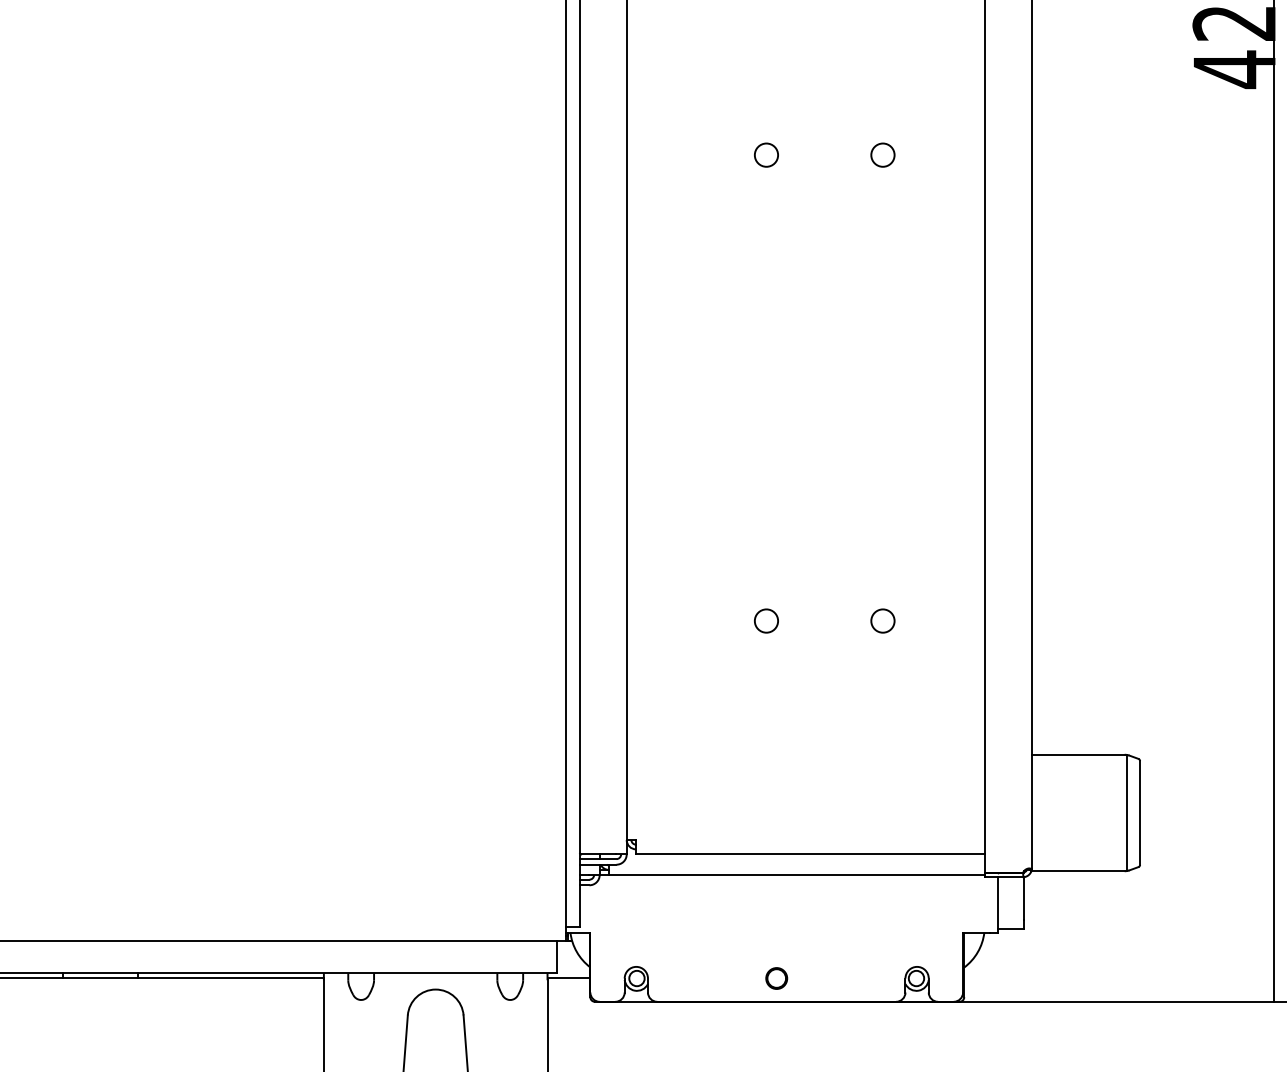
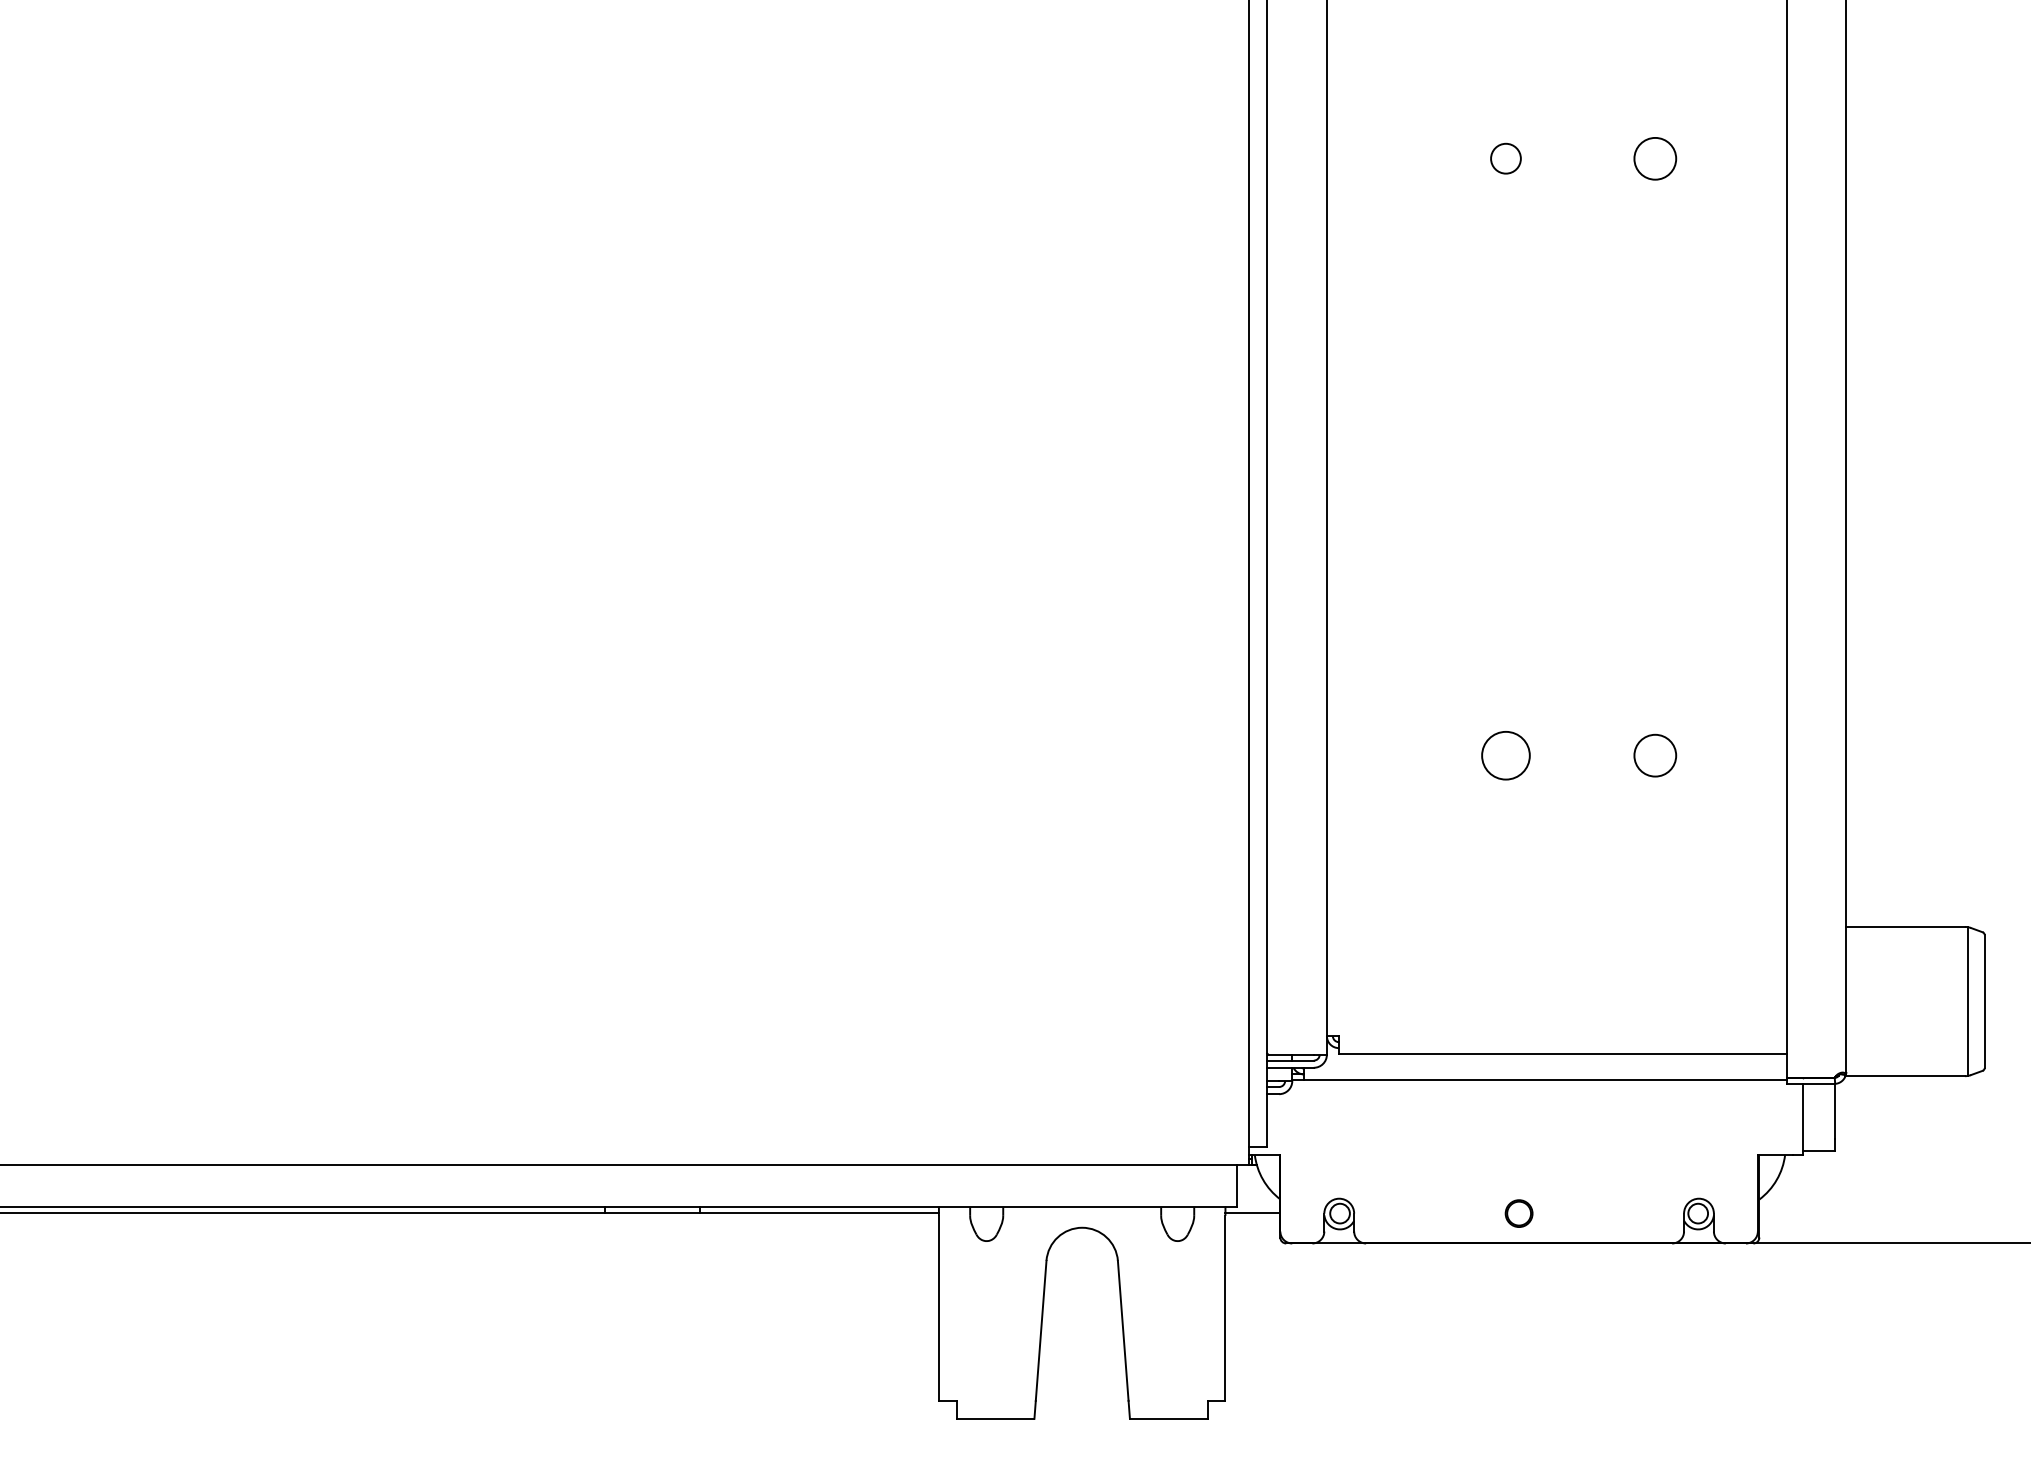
circle: (882, 154) -> (1654, 158), size x1.4
circle: (766, 620) -> (1505, 755), size x1.6
circle: (882, 620) -> (1654, 755), size x1.4

